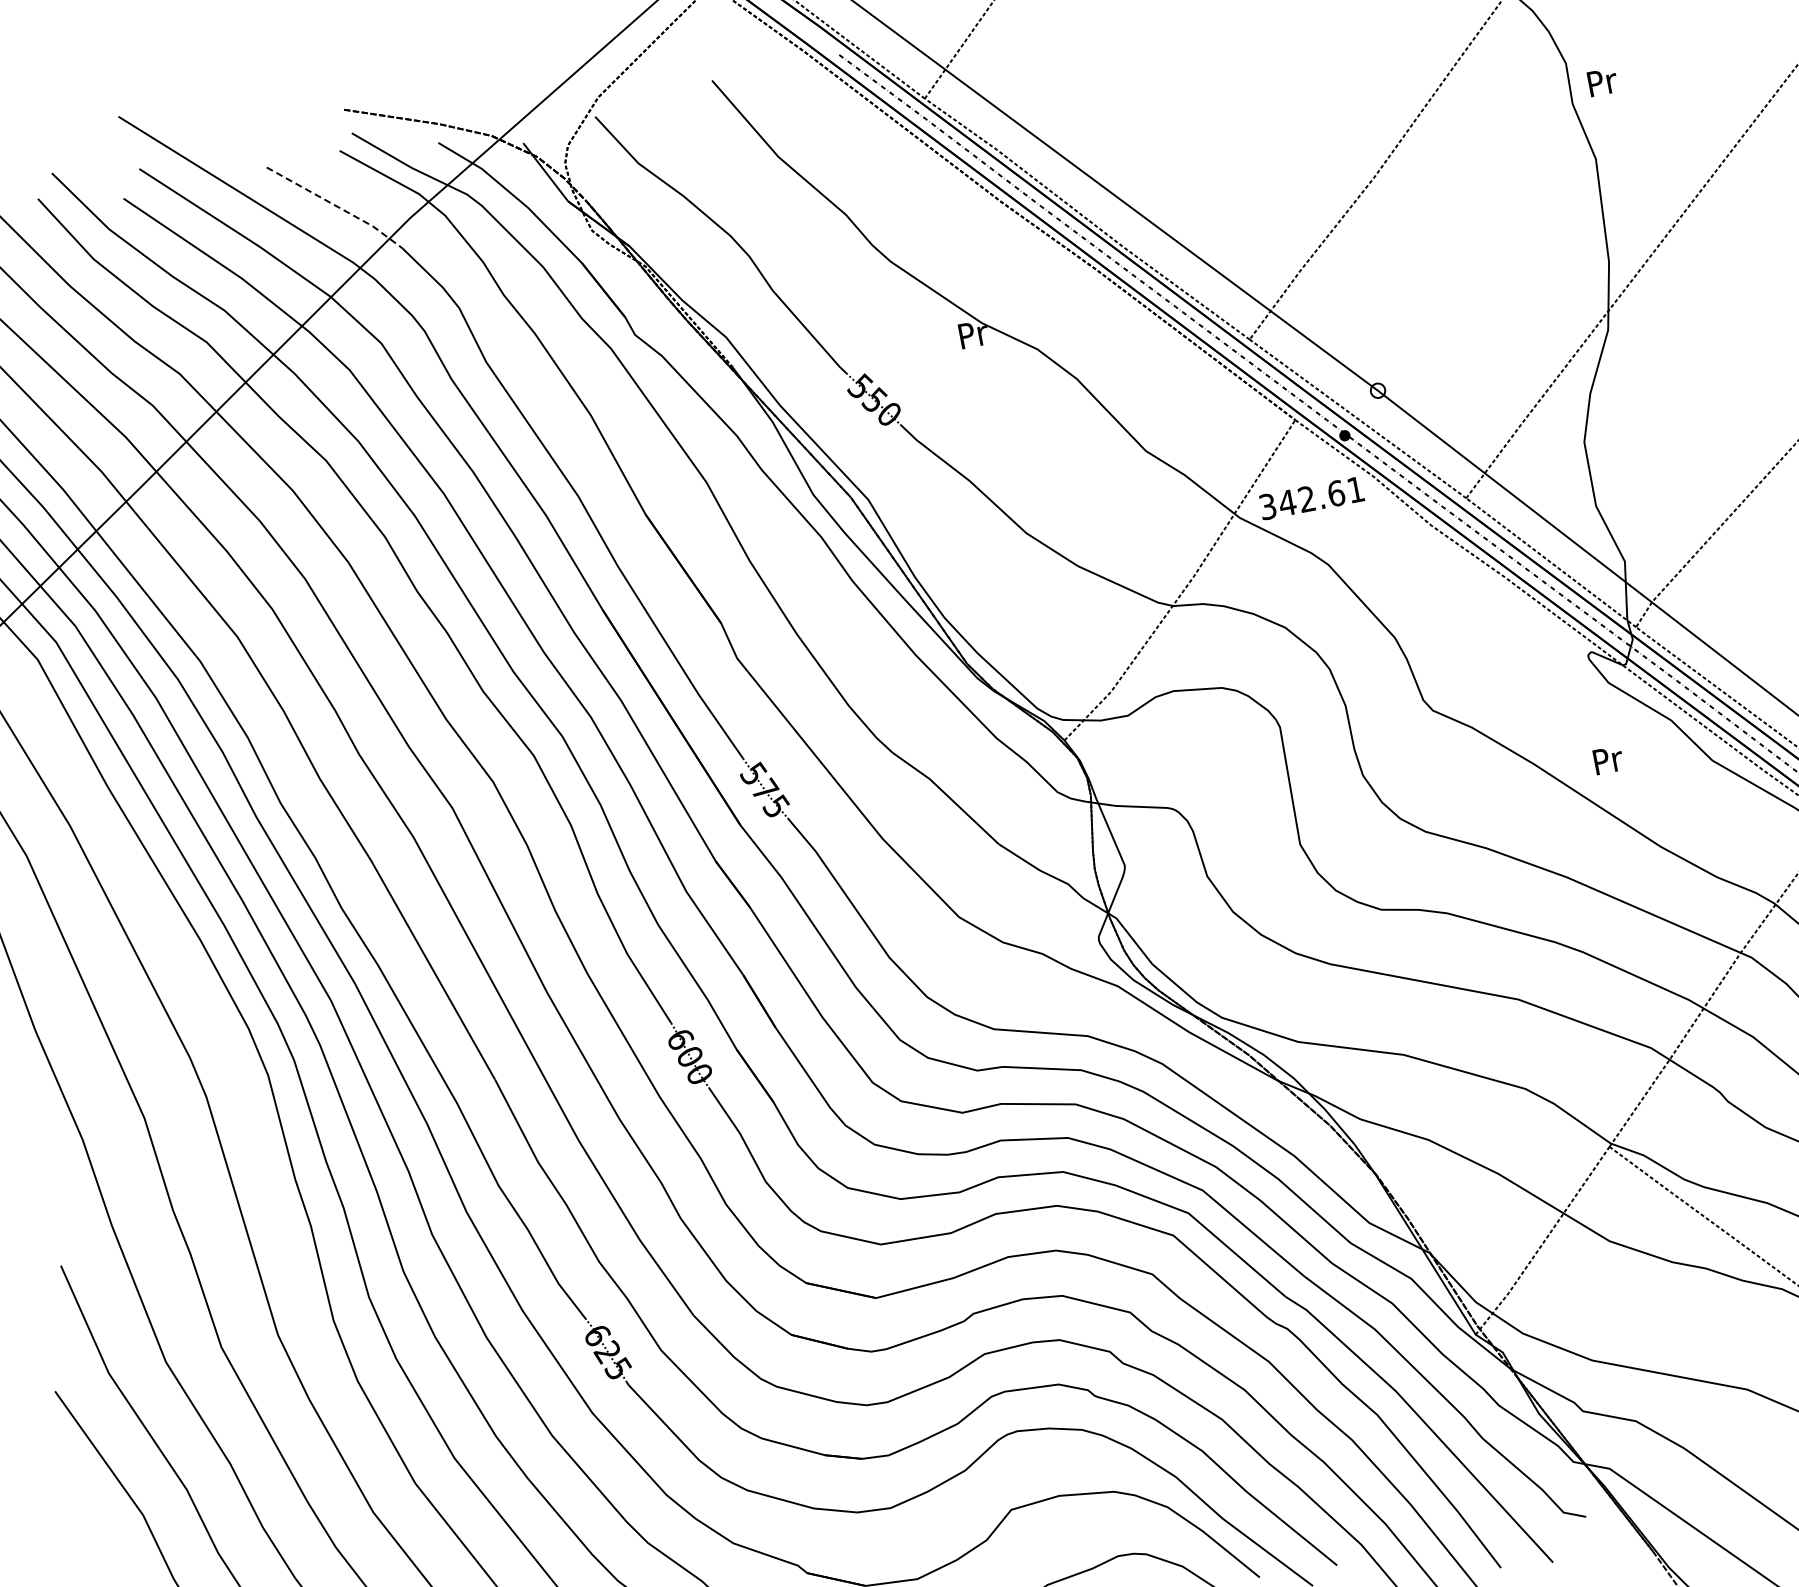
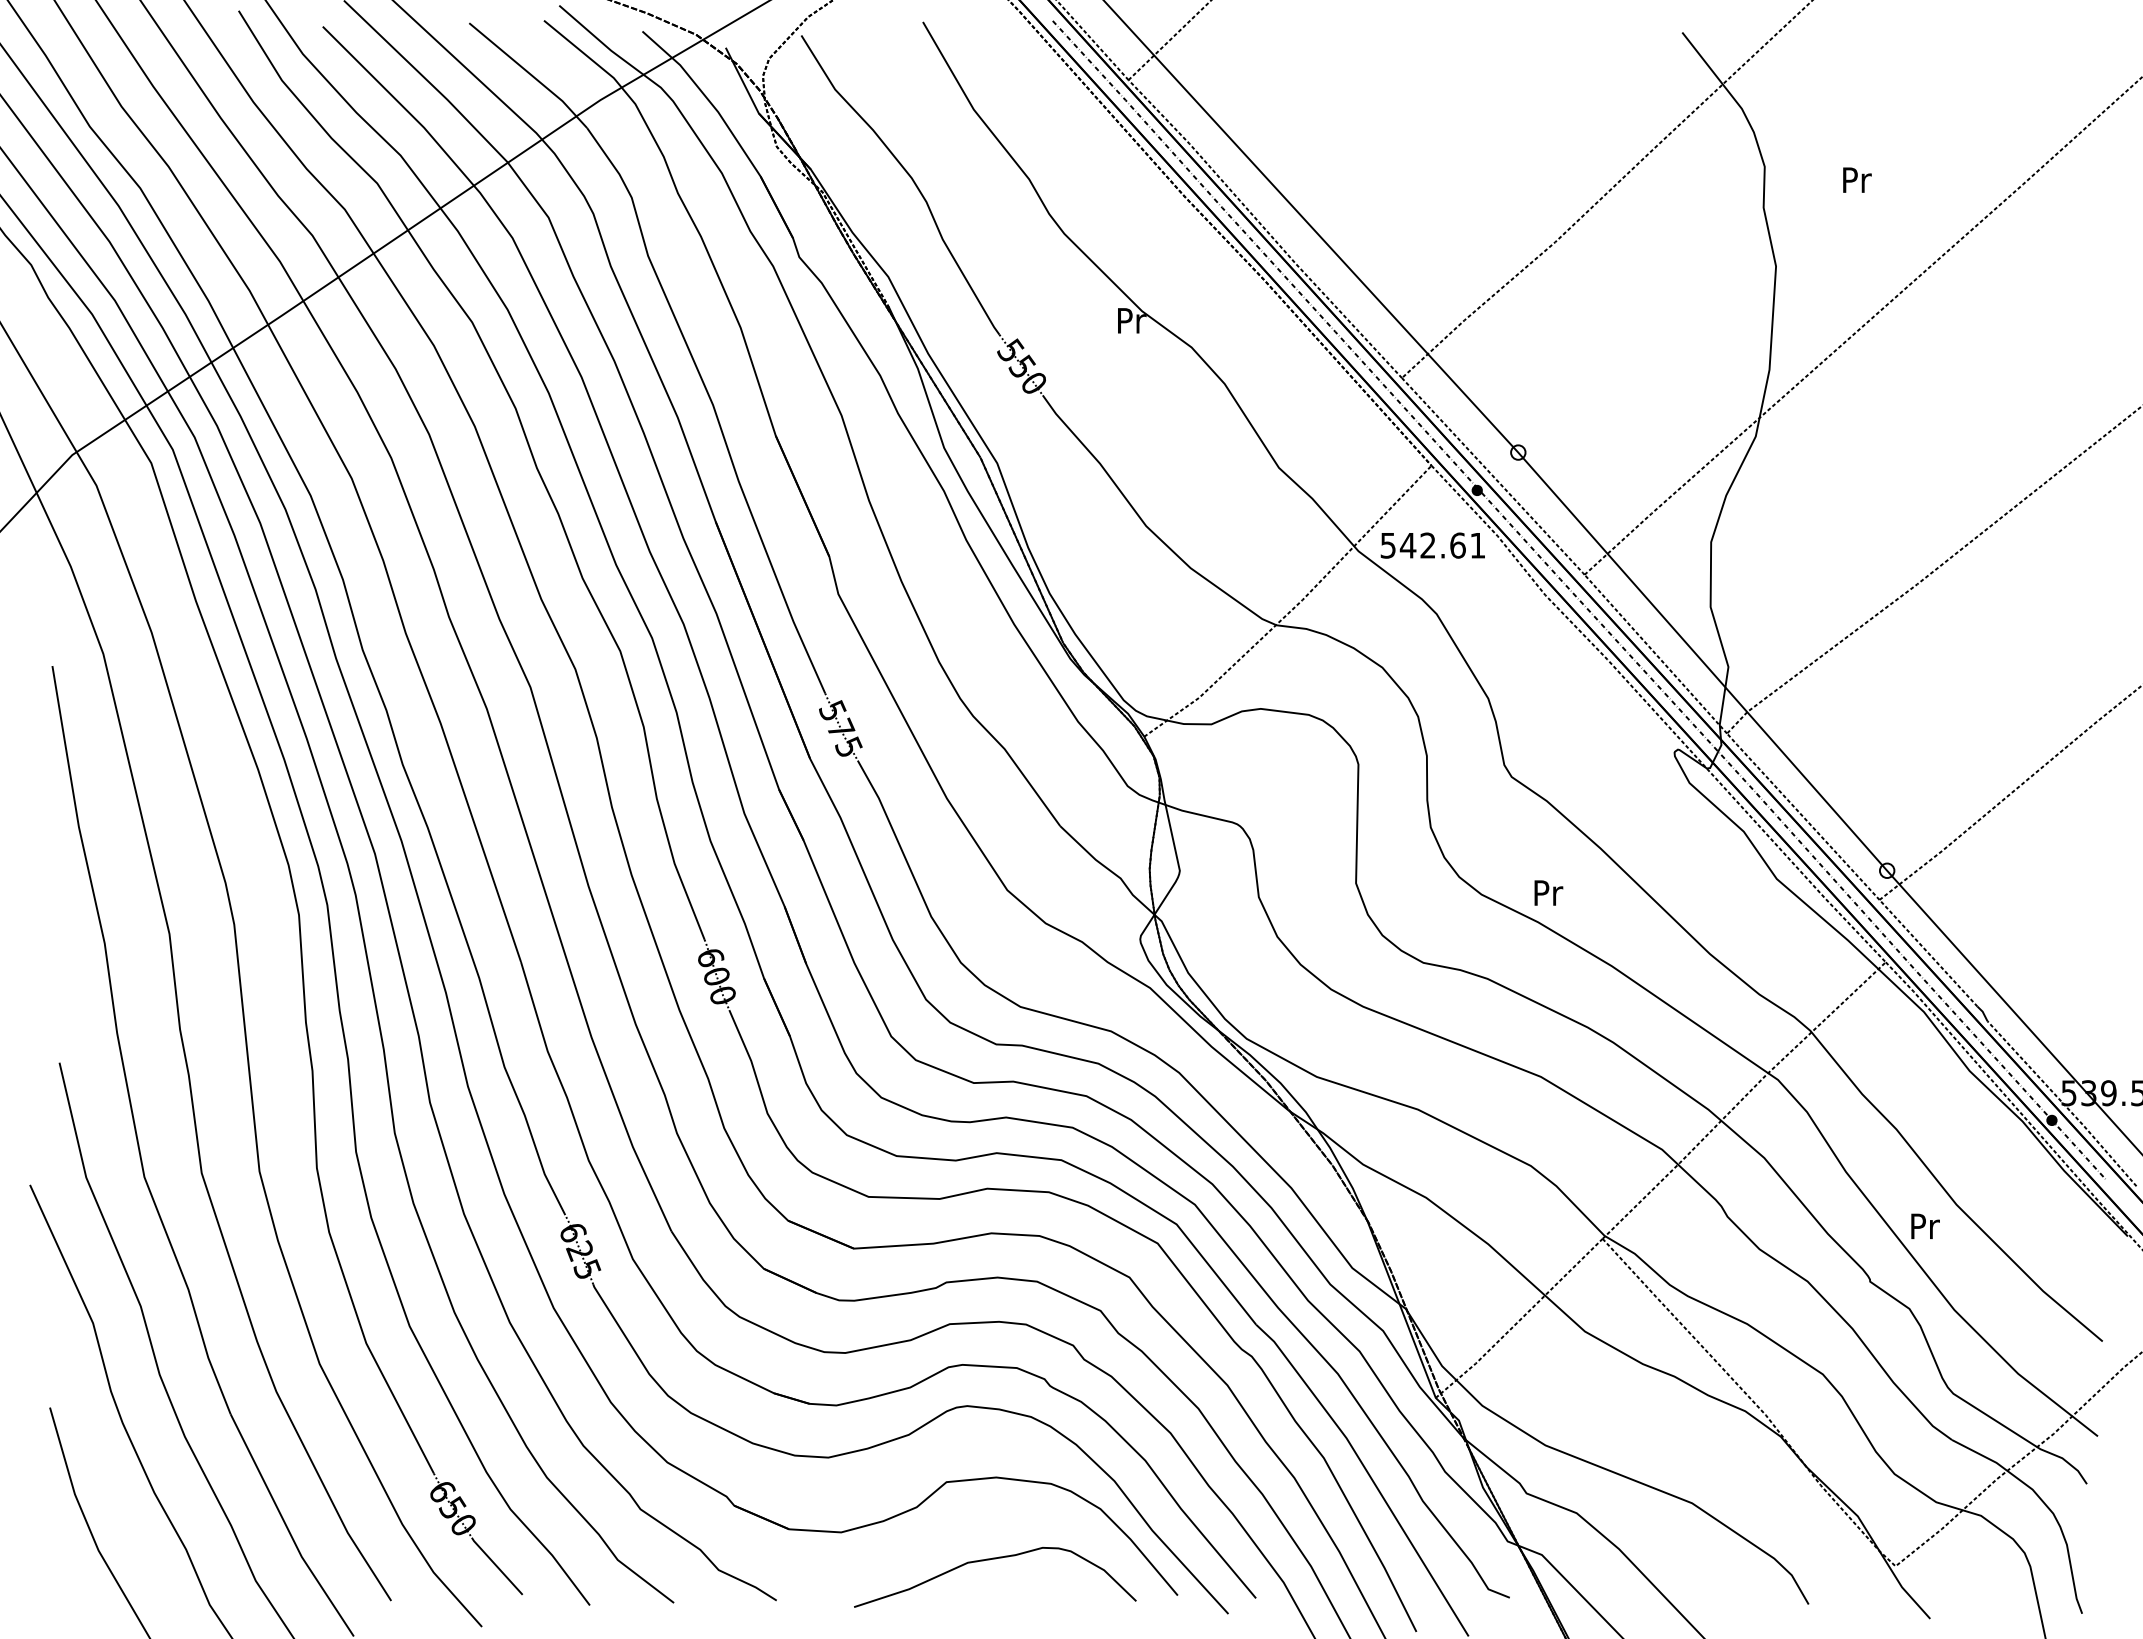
text: (1602, 81) -> (1857, 179), moved
line: (336, 206) -> (530, 74), dashed -> solid
text: (1268, 506) -> (1388, 545), 342.61 -> 542.61
text: (1608, 759) -> (1548, 892), moved

